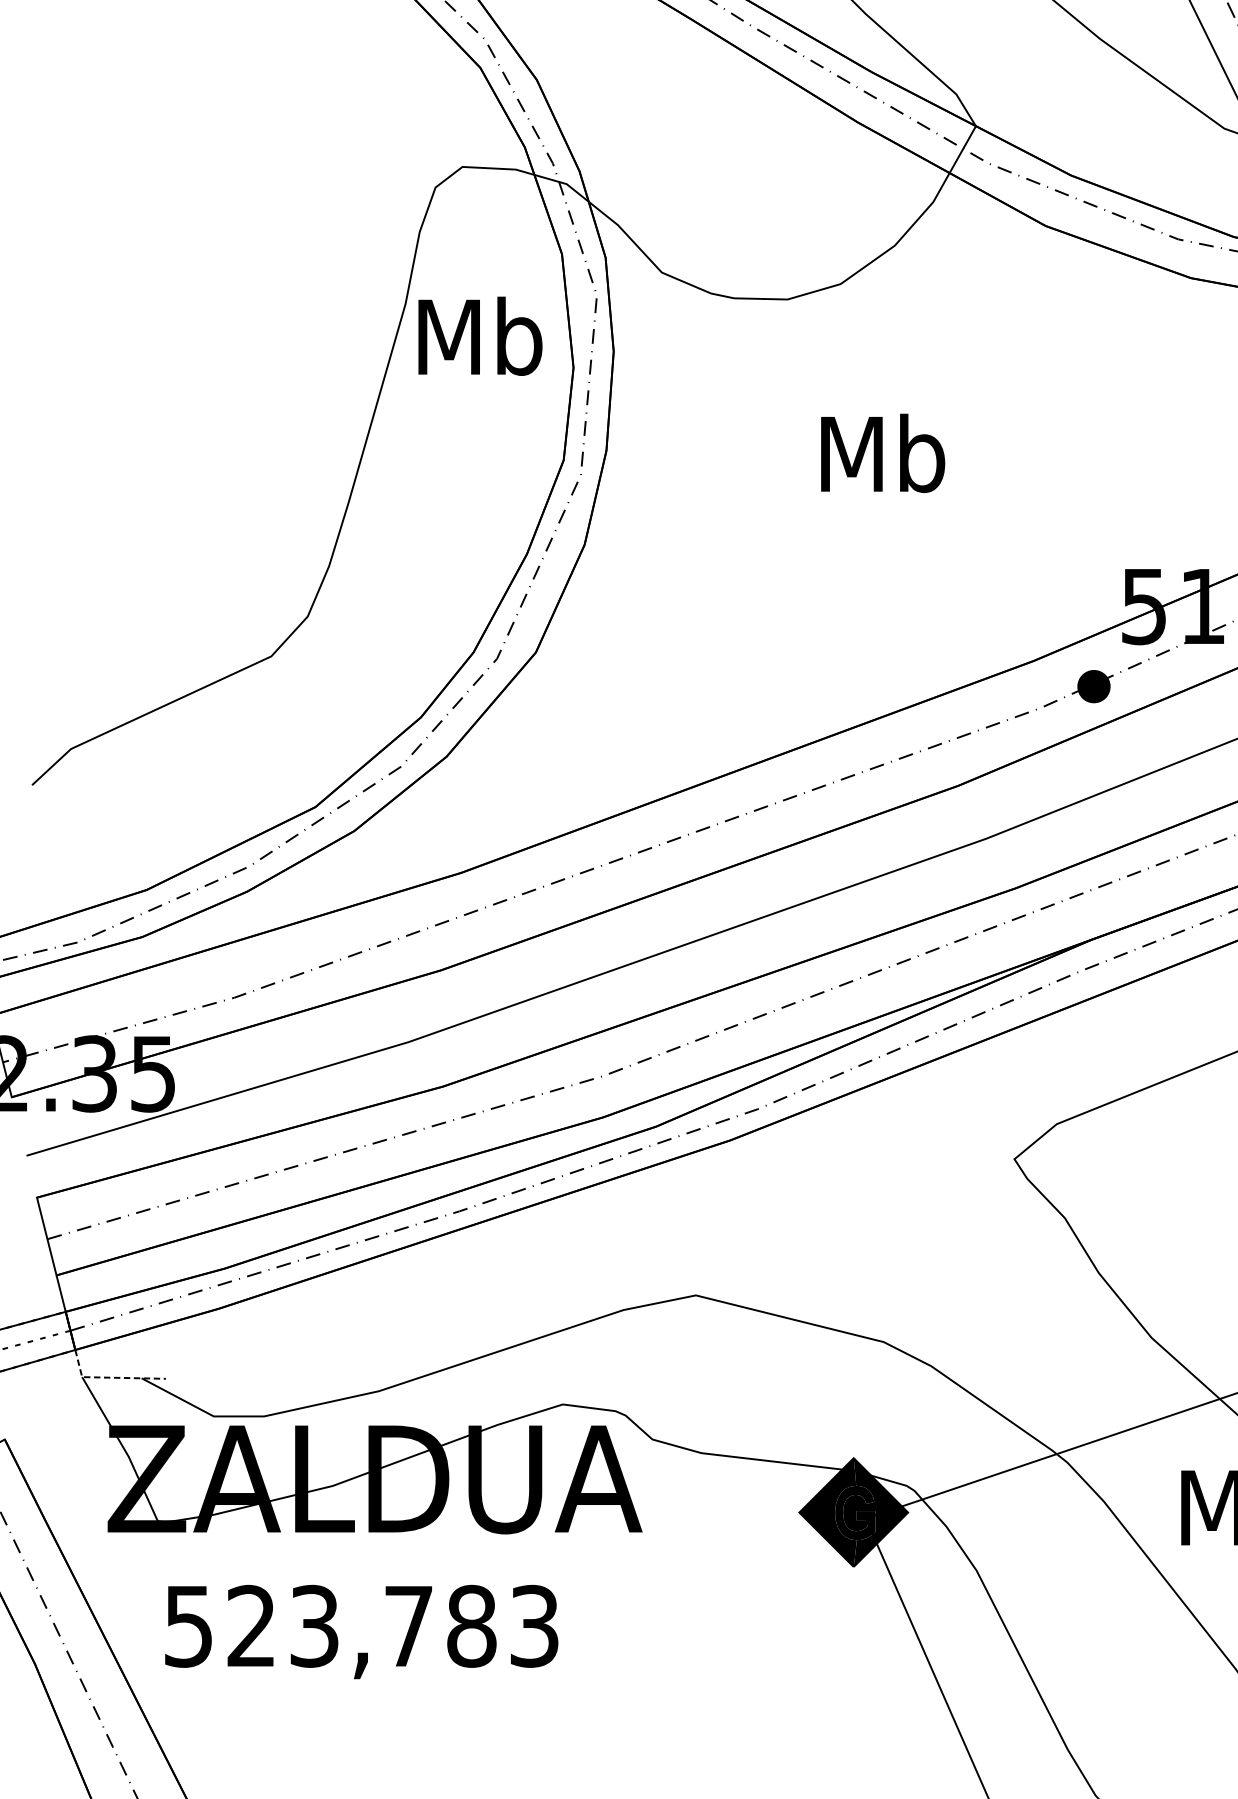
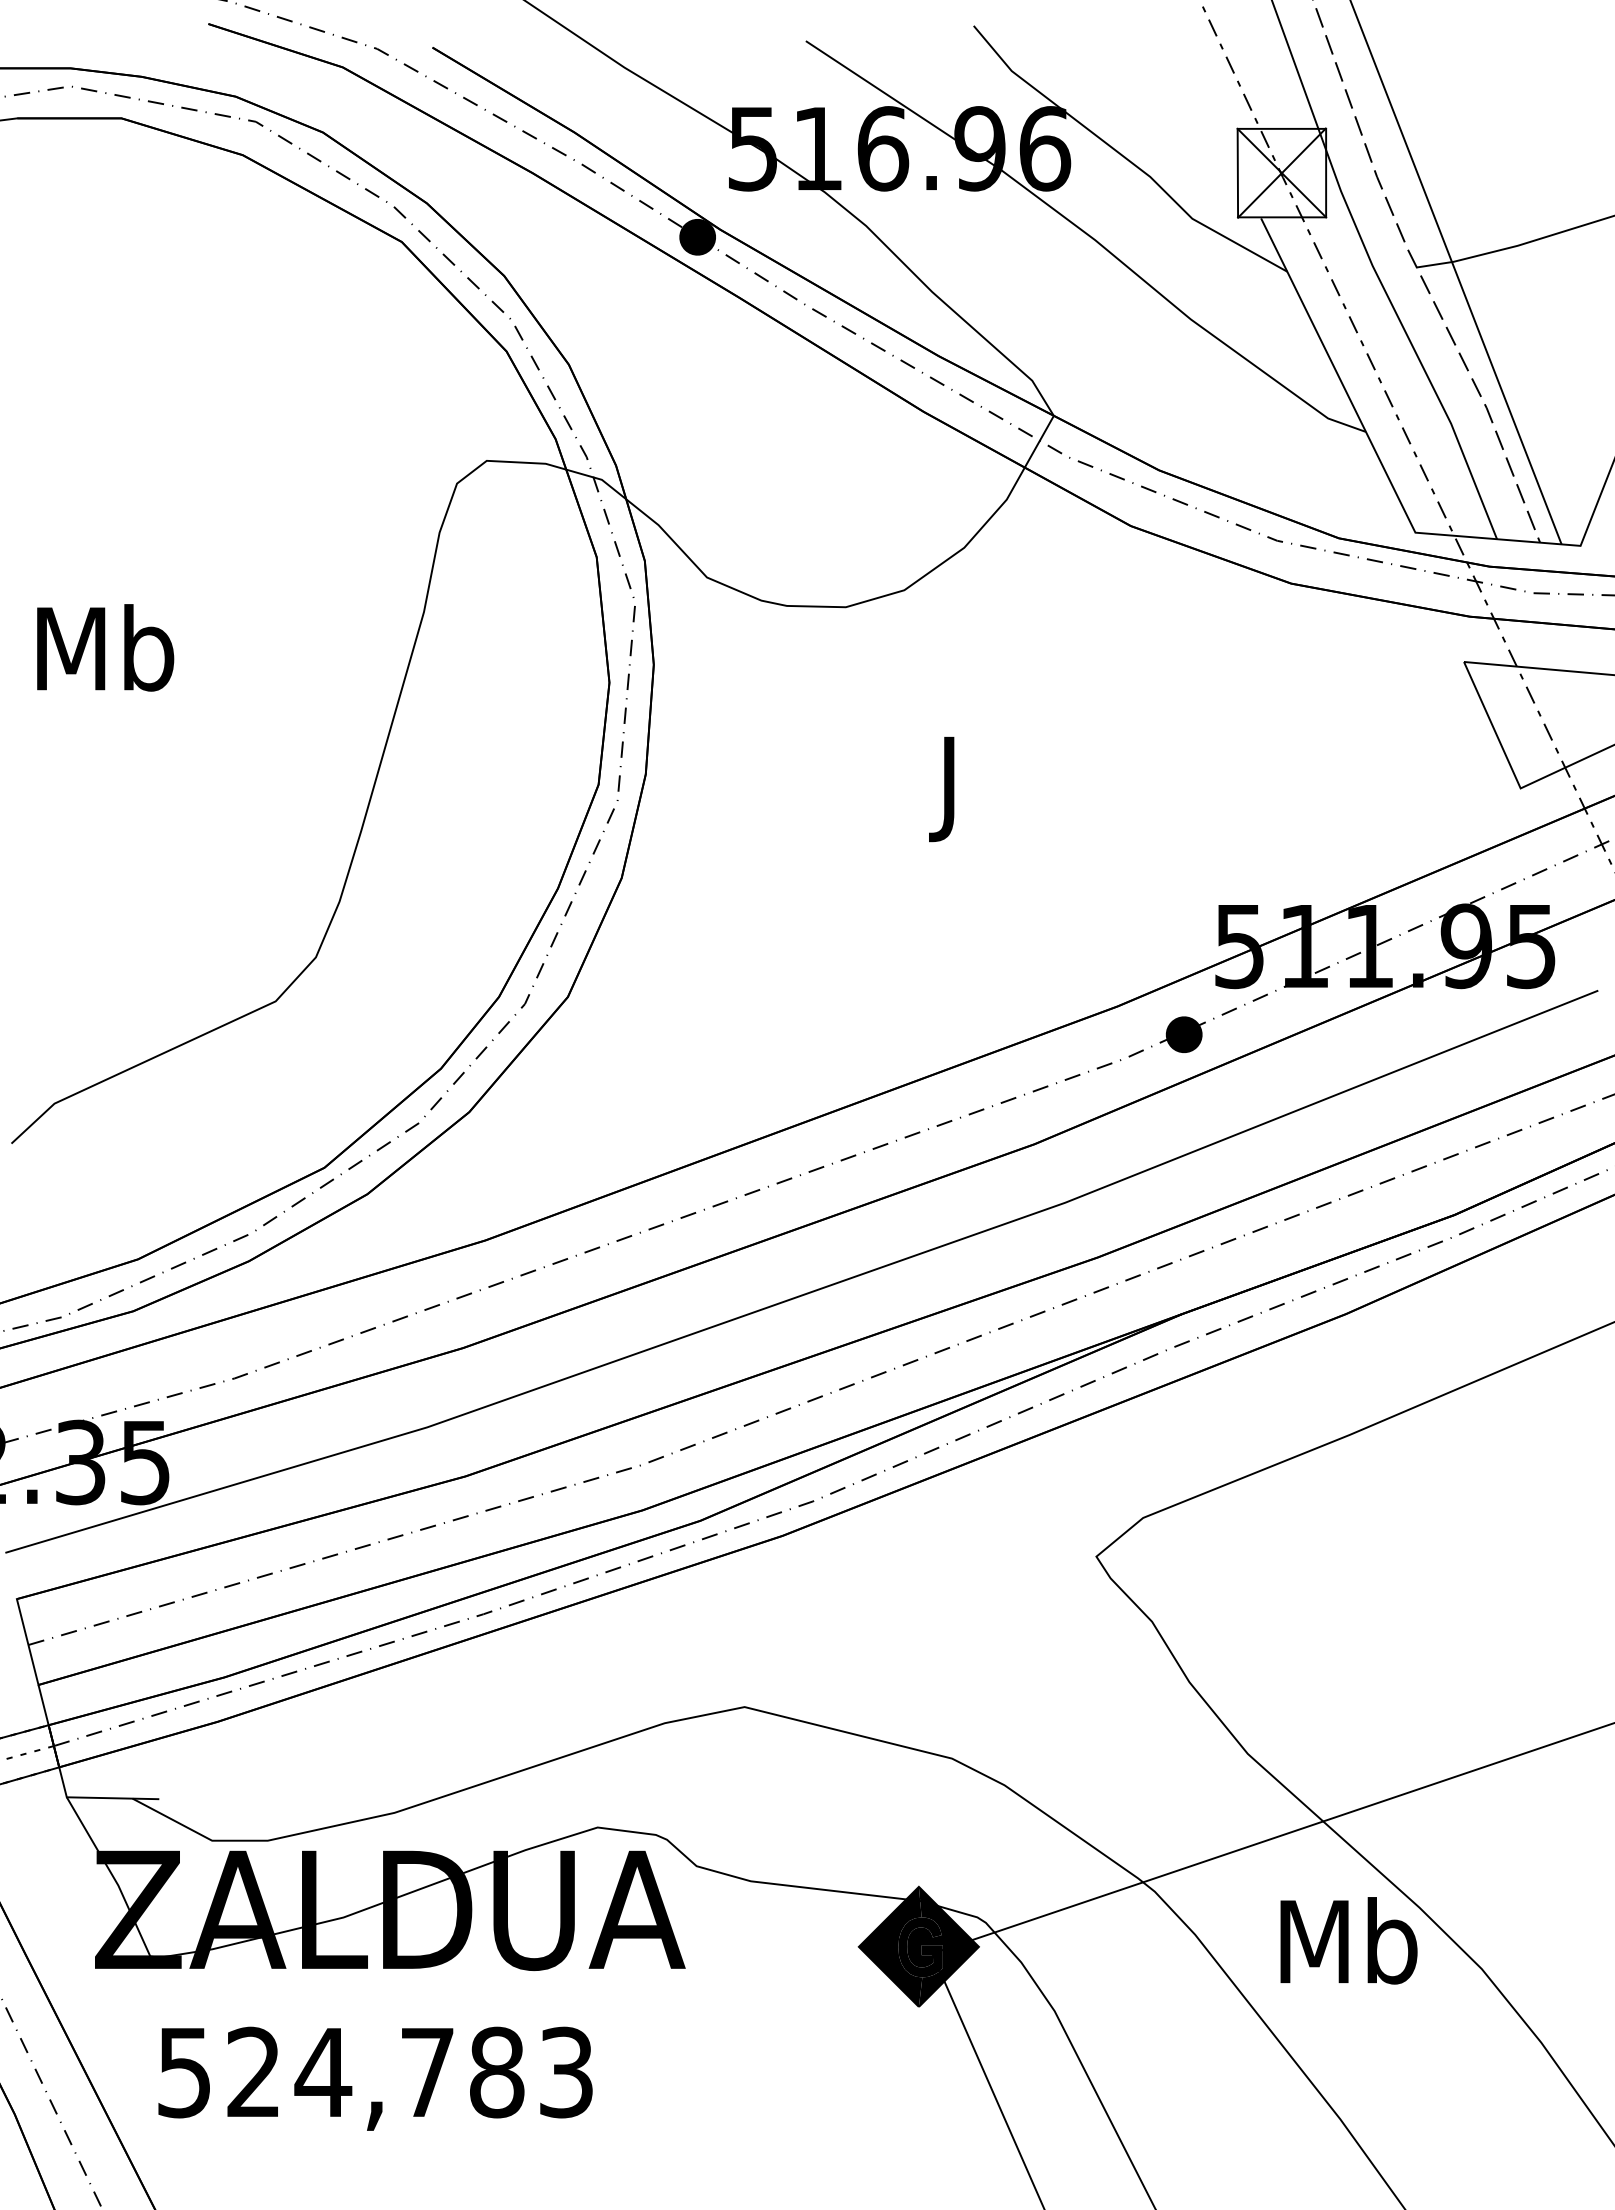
text: (480, 335) -> (105, 647), moved
text: (882, 462) -> (950, 787), Mb -> J
line: (109, 1377) -> (97, 1797), dashed -> solid
text: (314, 1626) -> (323, 2072), 523,783 -> 524,783

